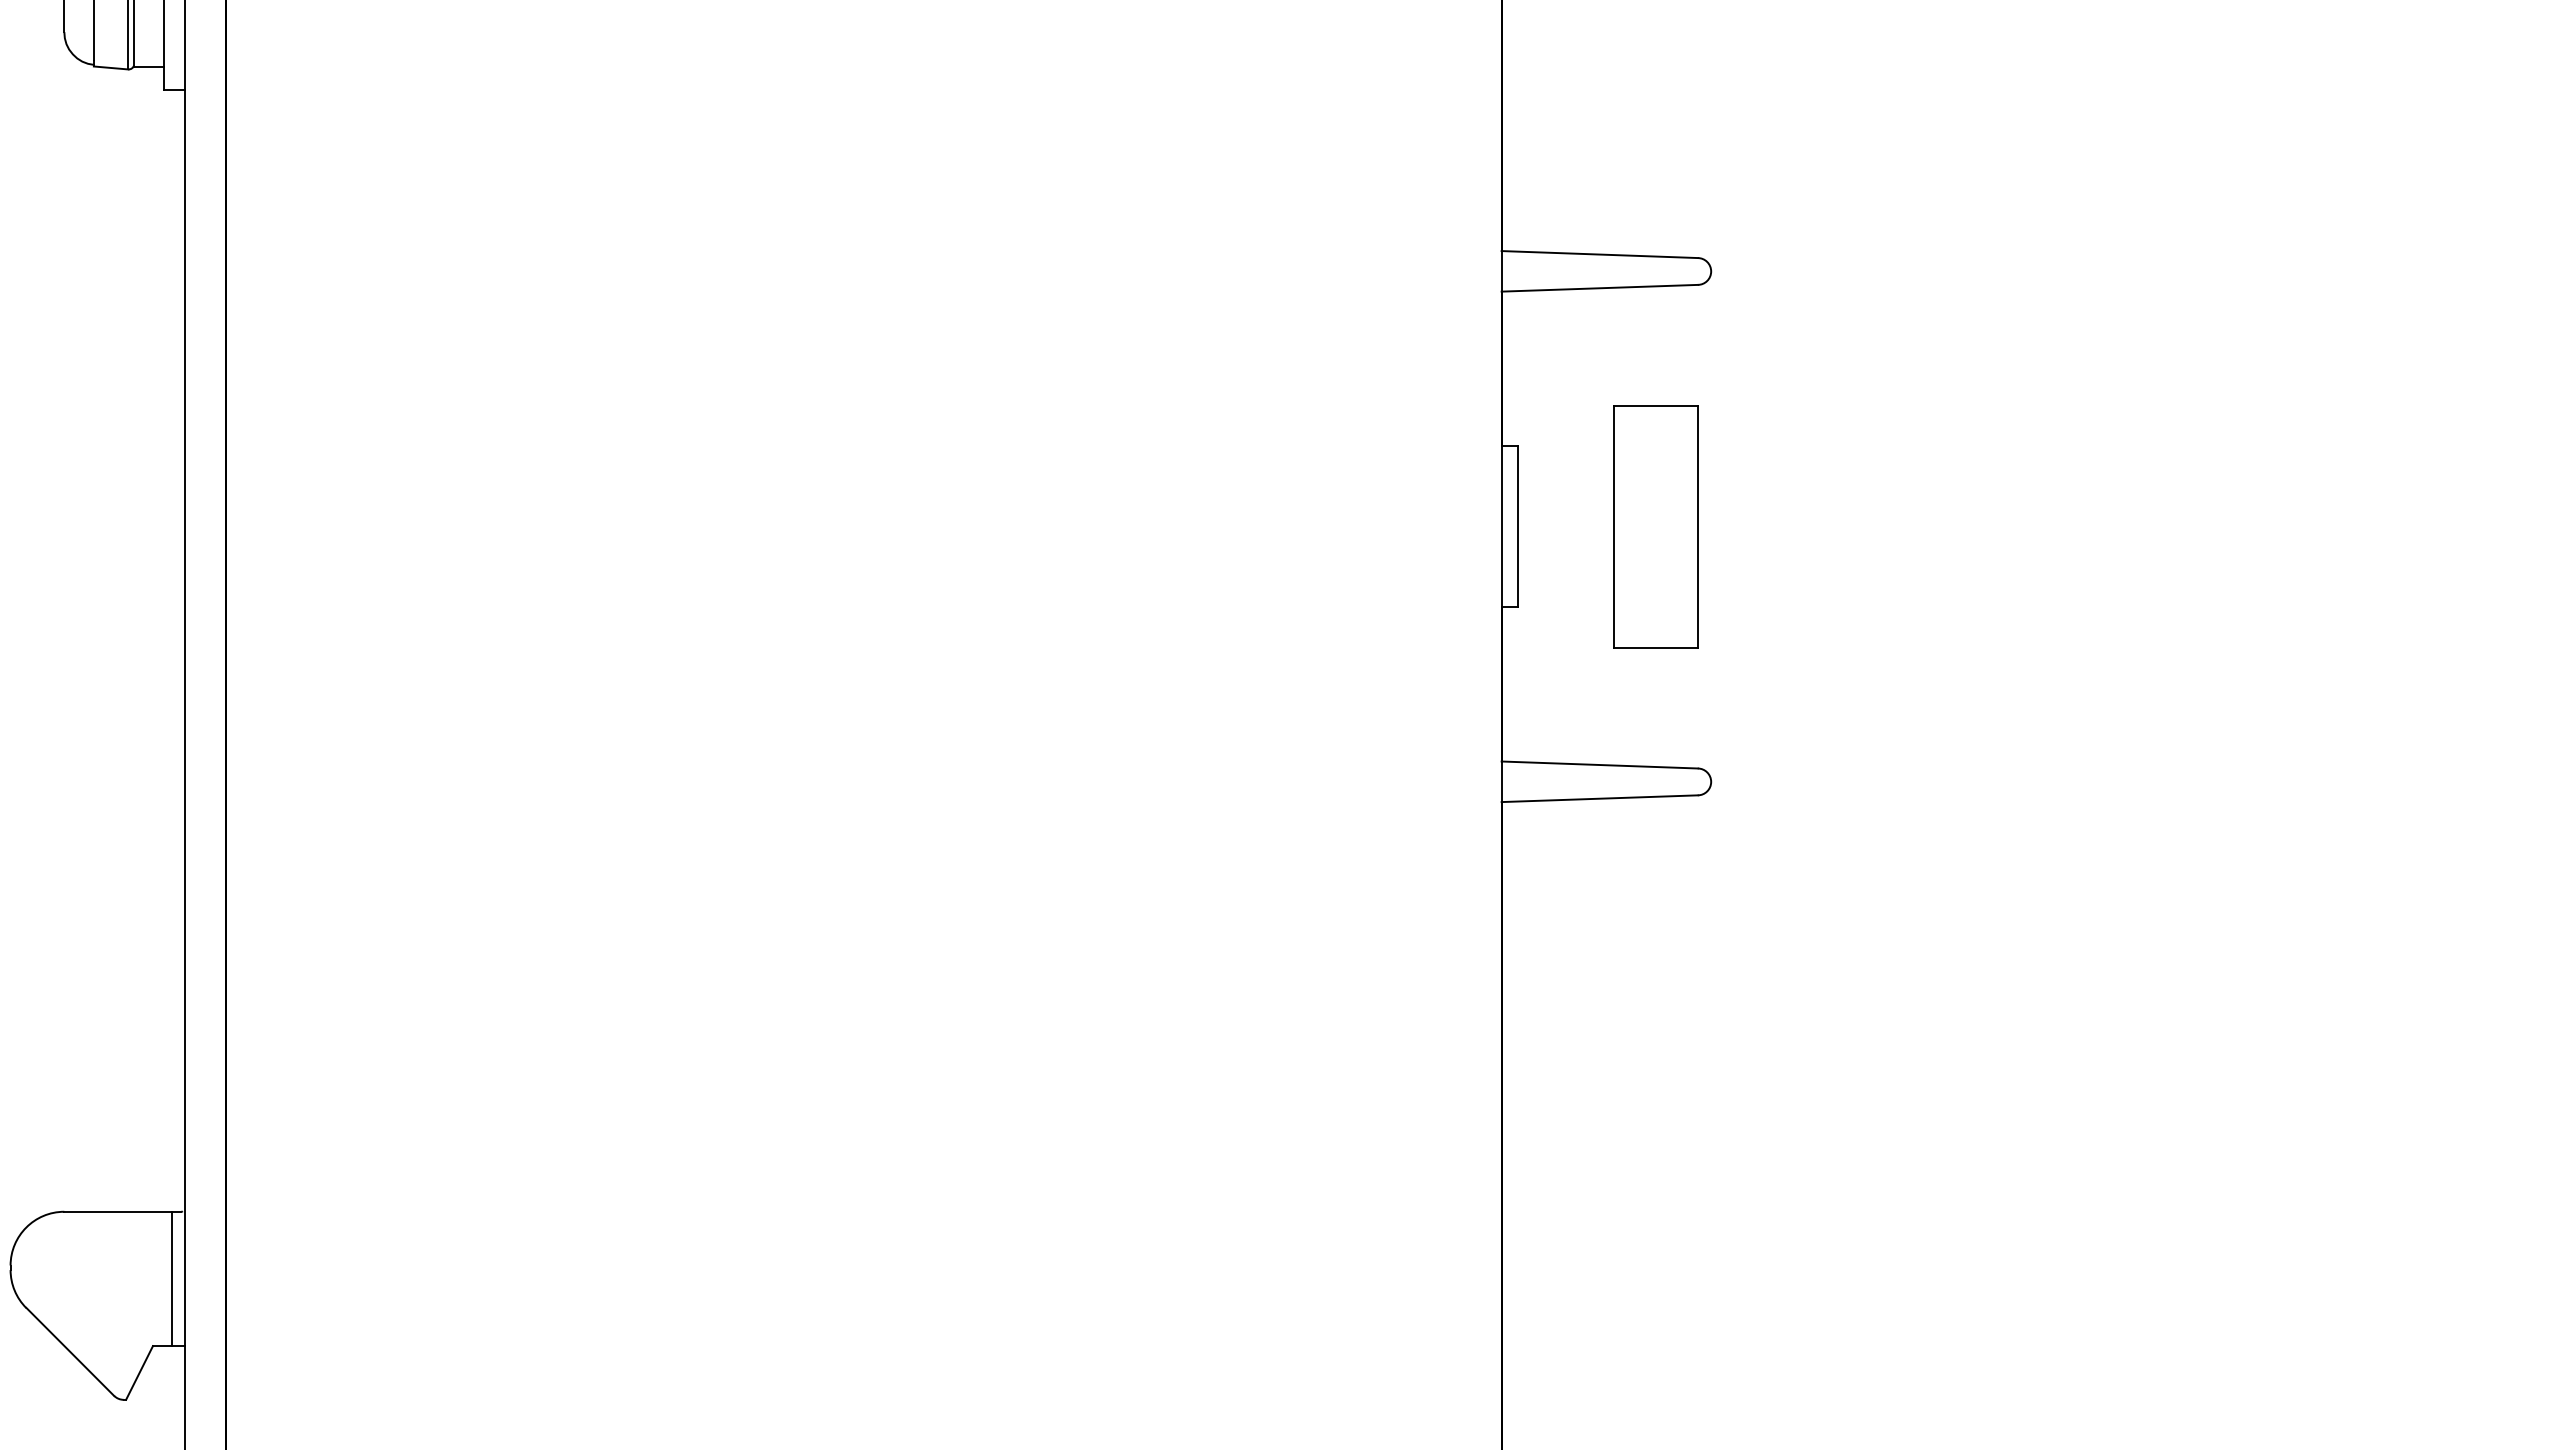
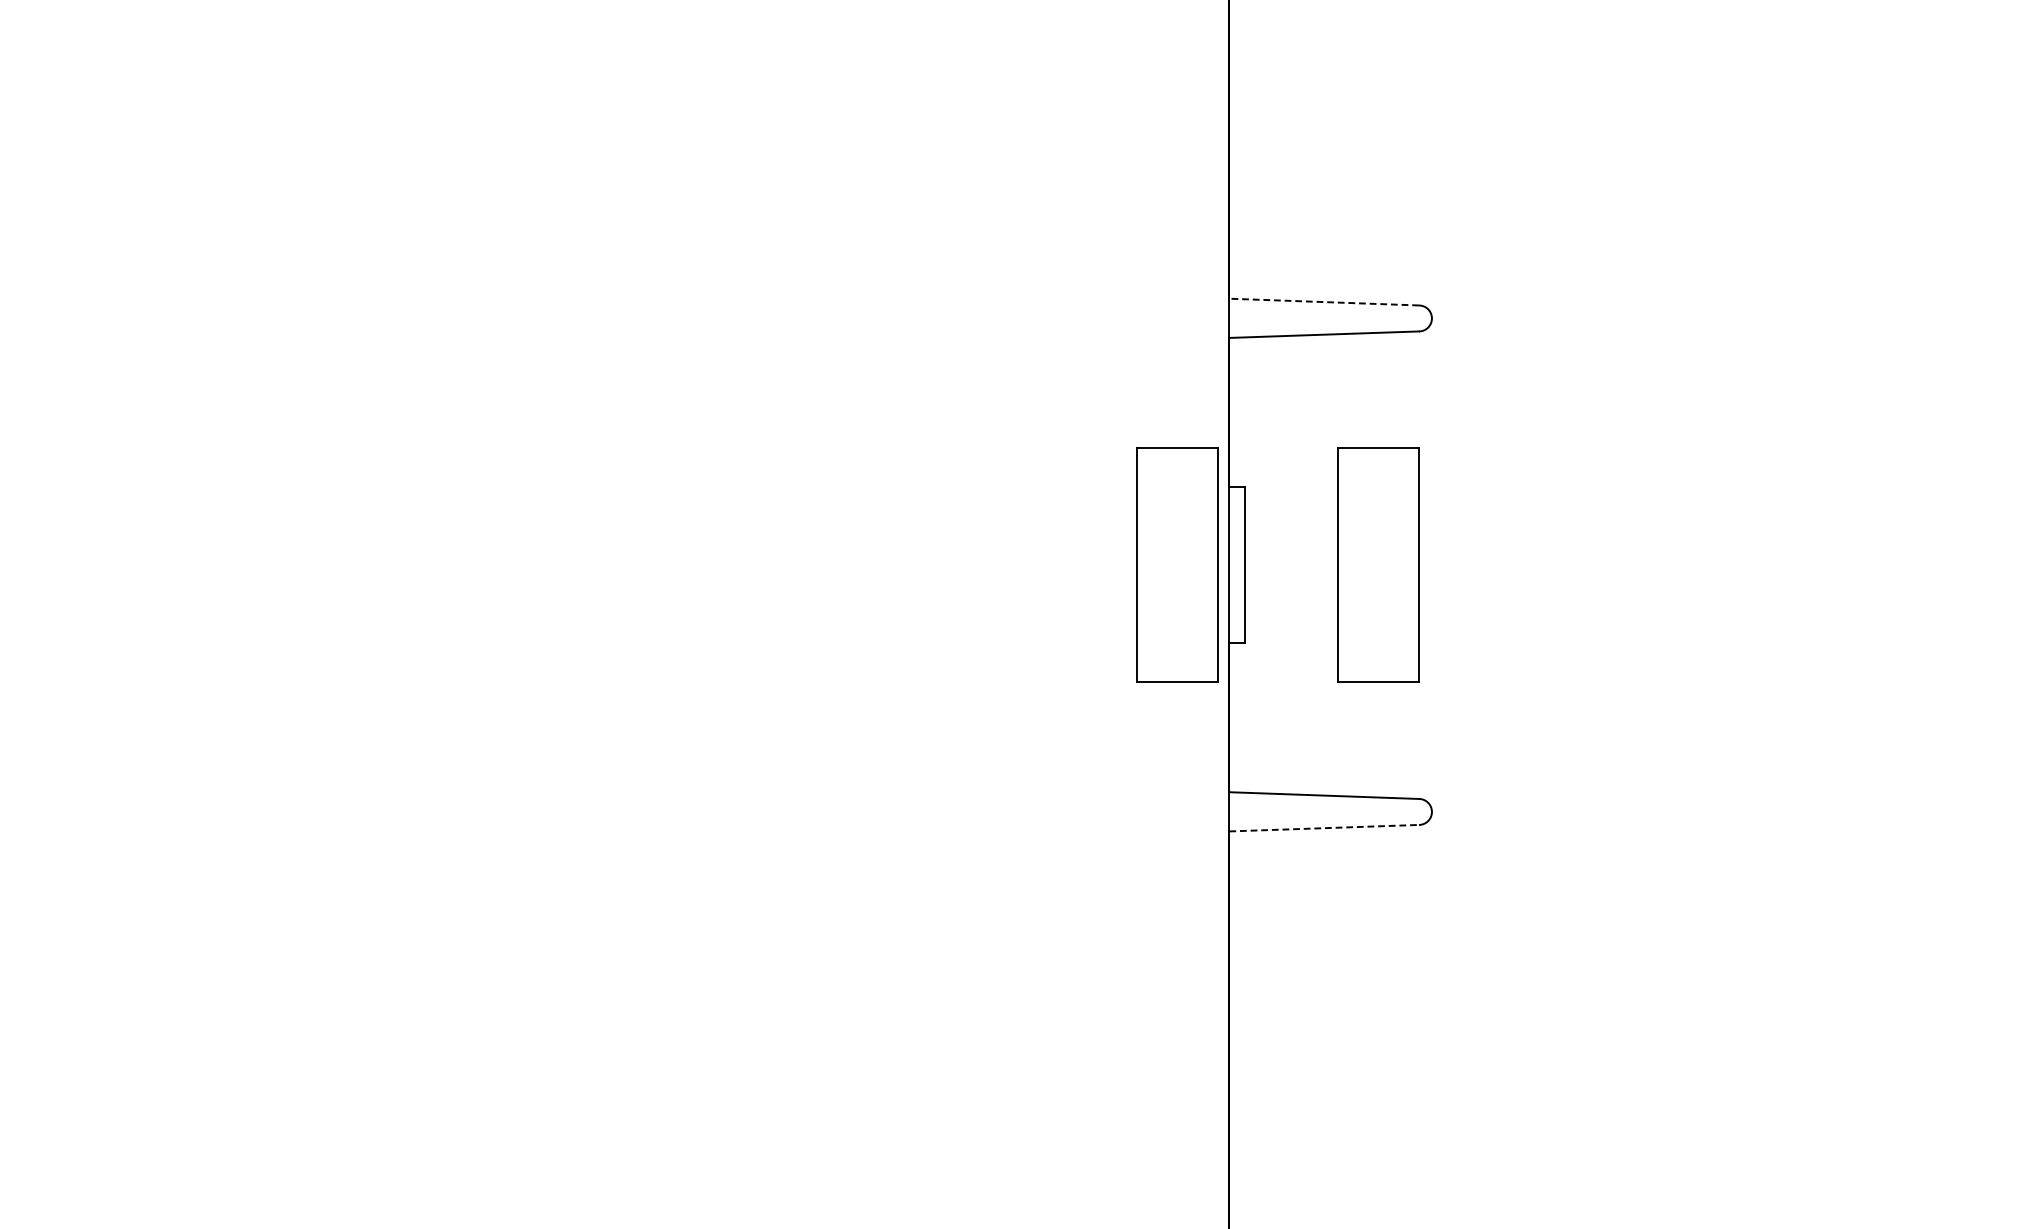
line: (1599, 254) -> (1323, 302), solid -> dashed
part: (1447, 526) -> (1177, 565), added
line: (1600, 798) -> (1324, 827), solid -> dashed

